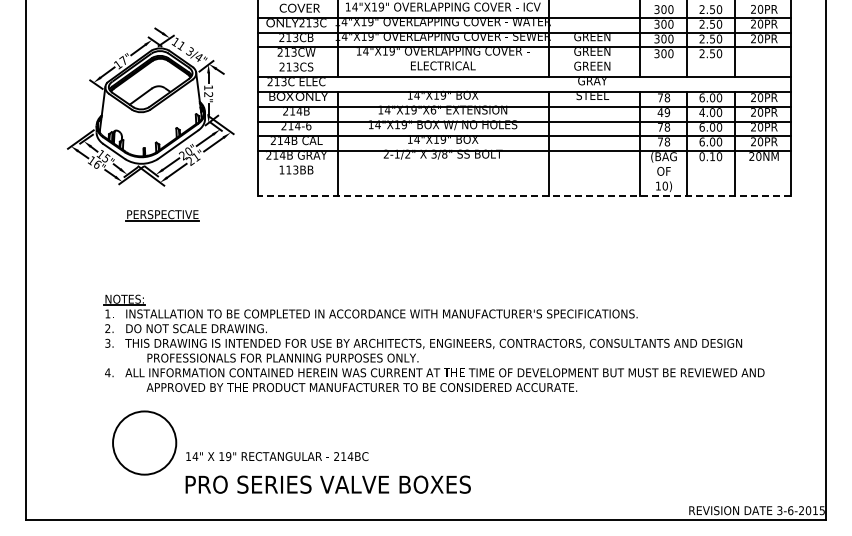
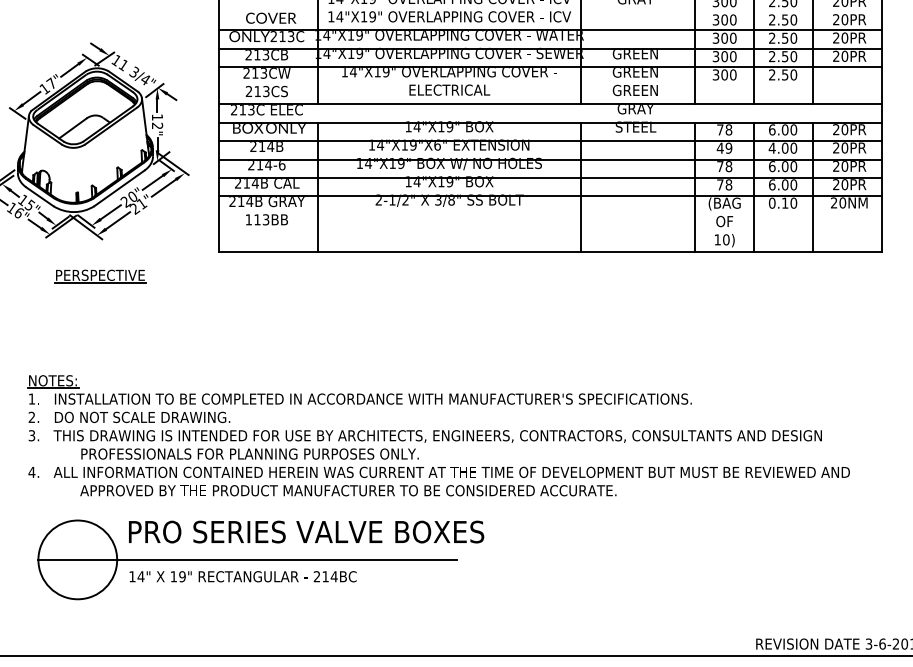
line: (523, 195) -> (549, 251), dashed -> solid
line: (281, 443) -> (248, 560), added
text: (327, 484) -> (305, 531), moved

